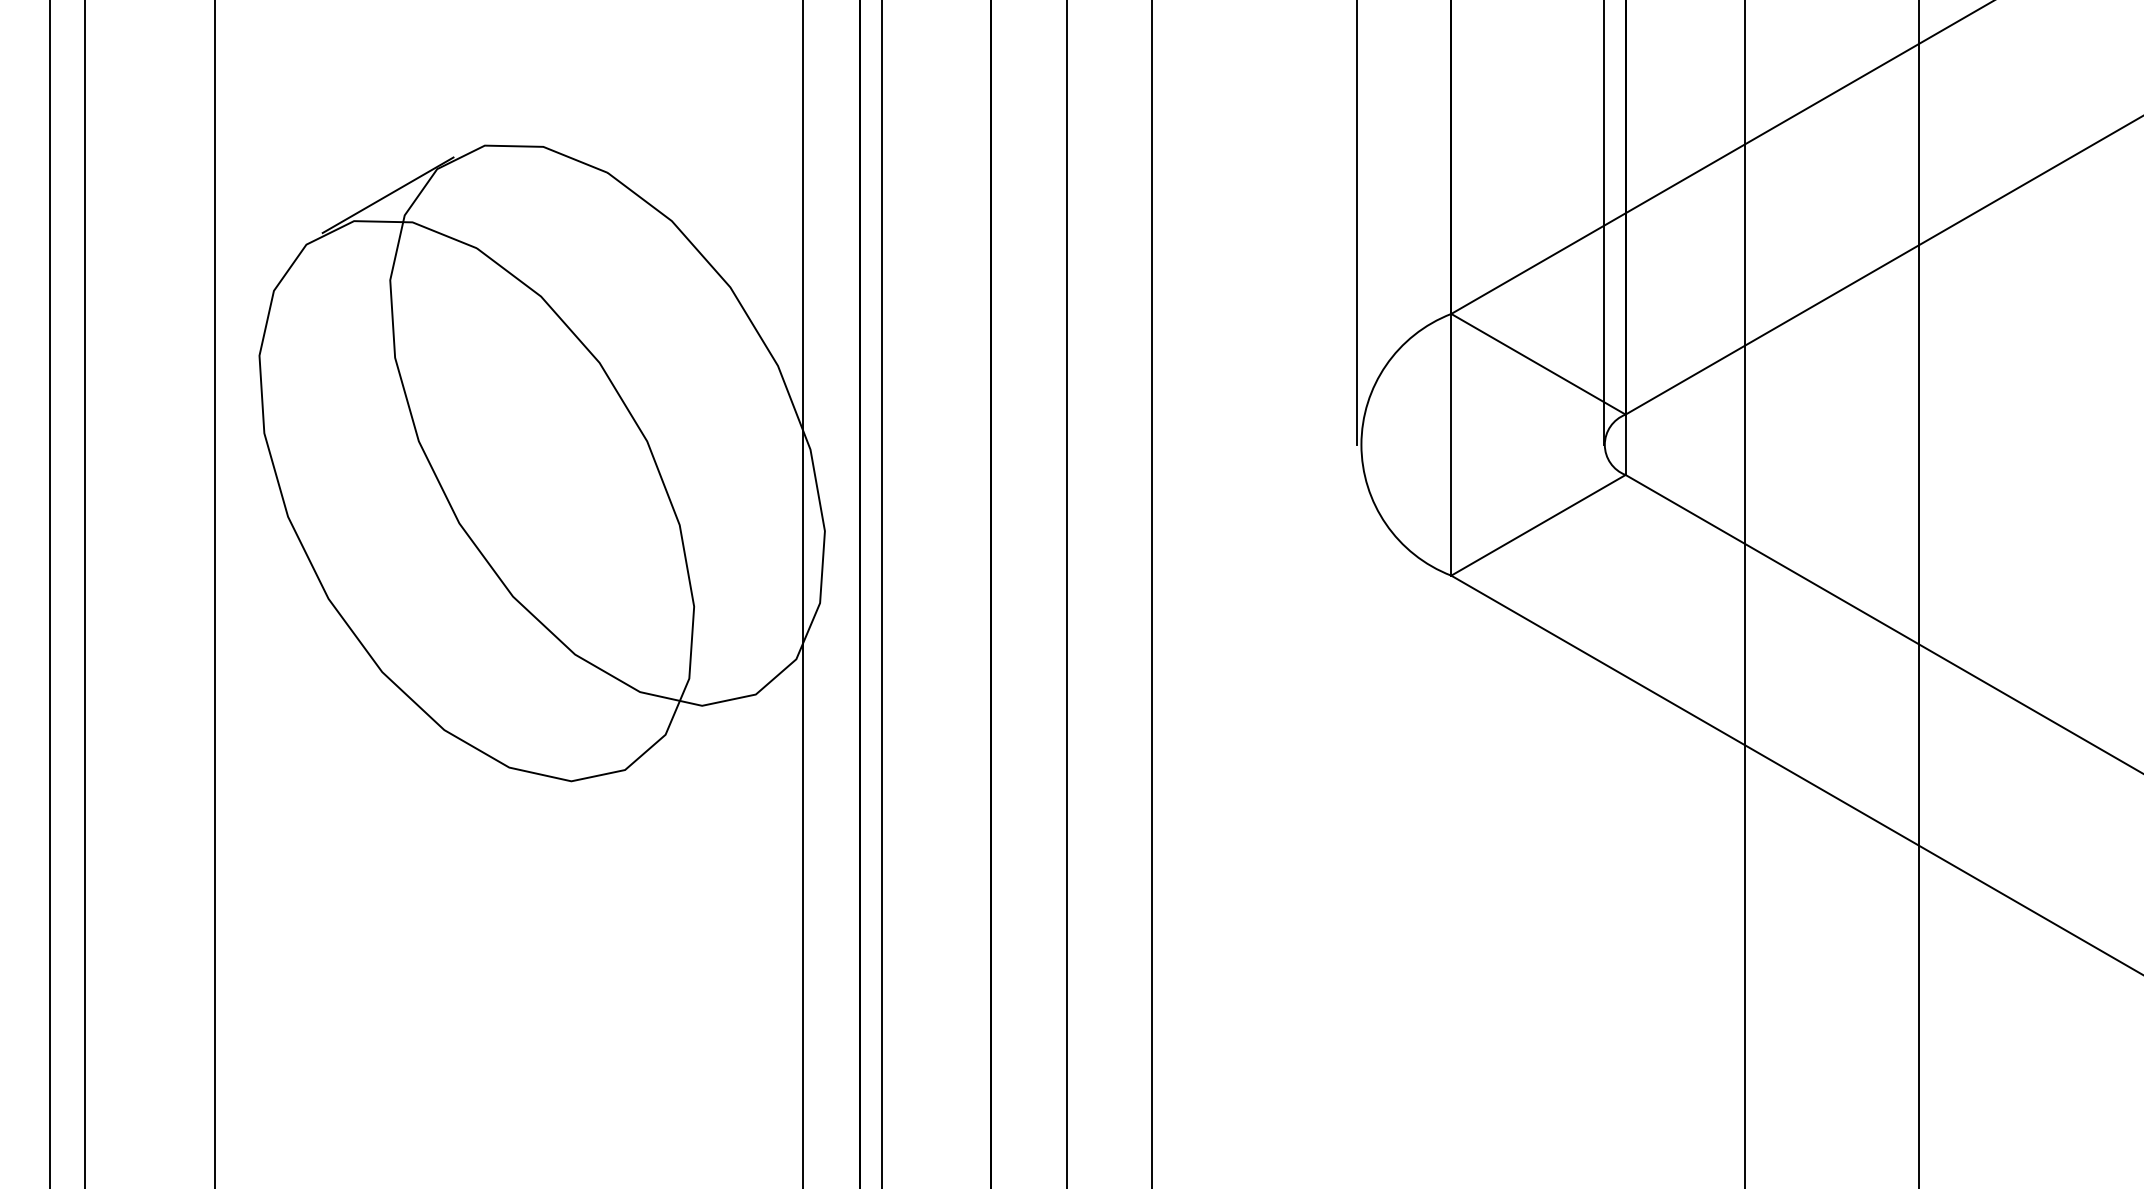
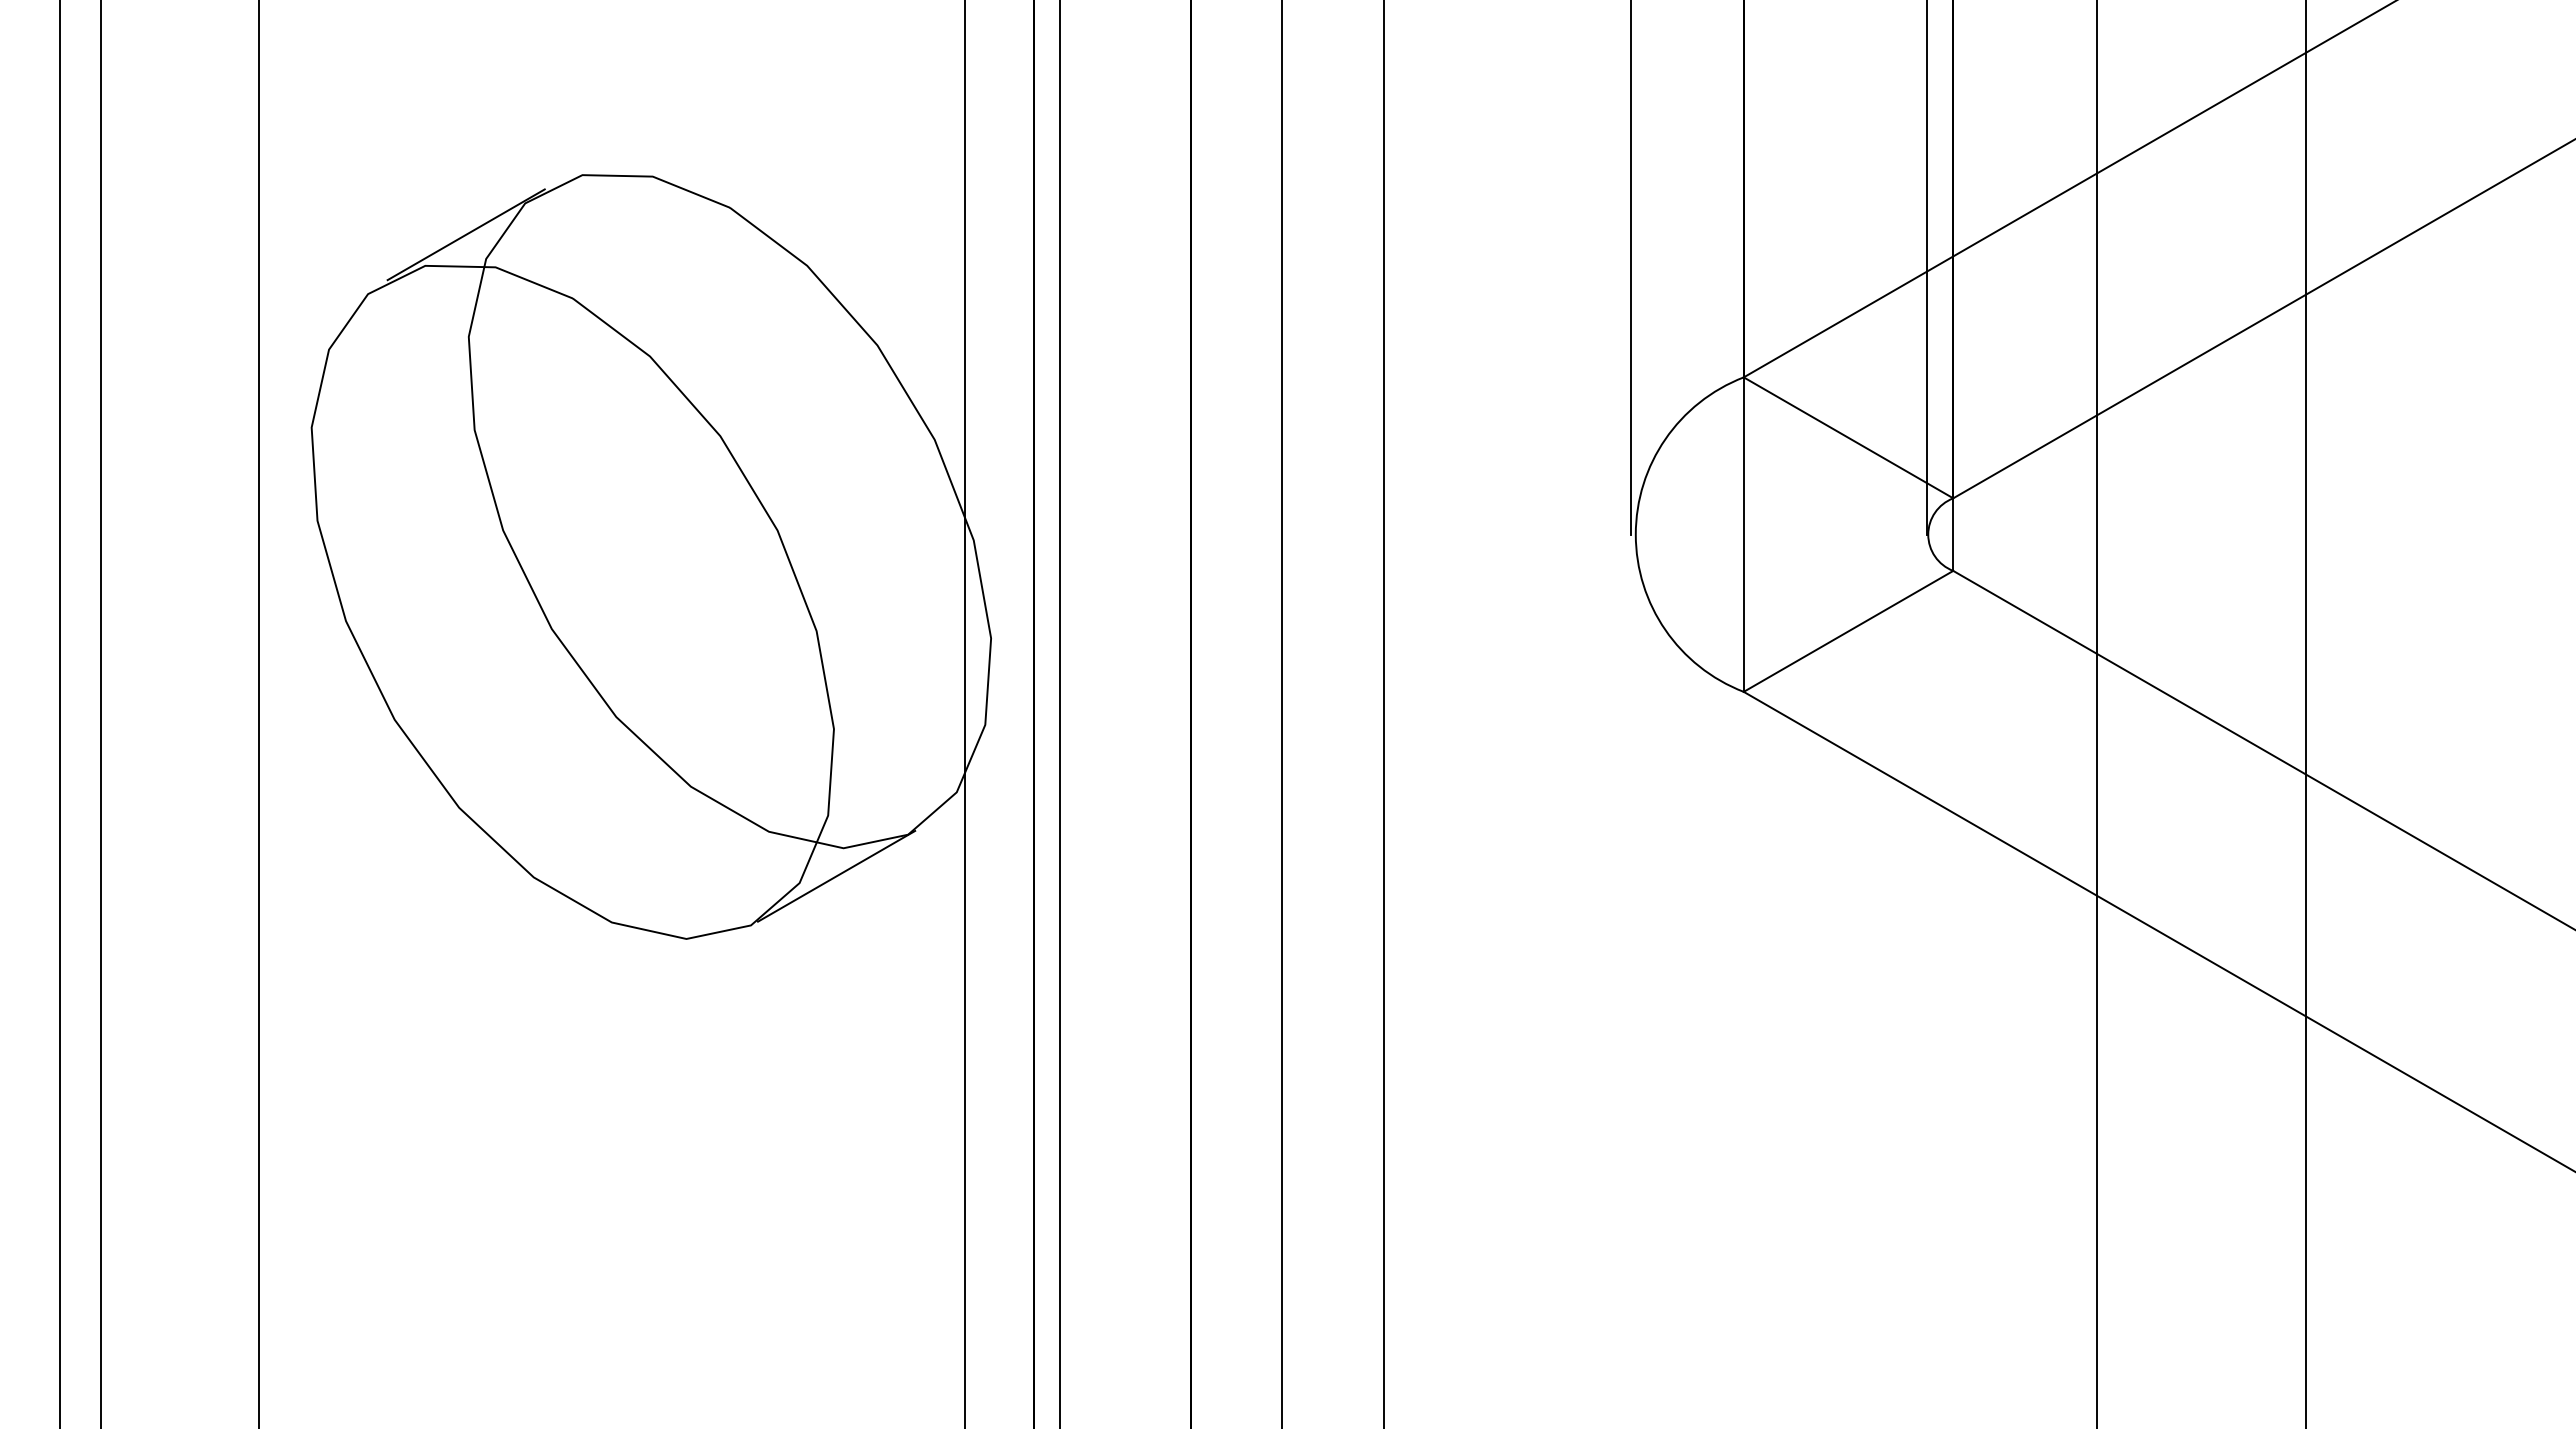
line: (696, 728) -> (836, 875), added

